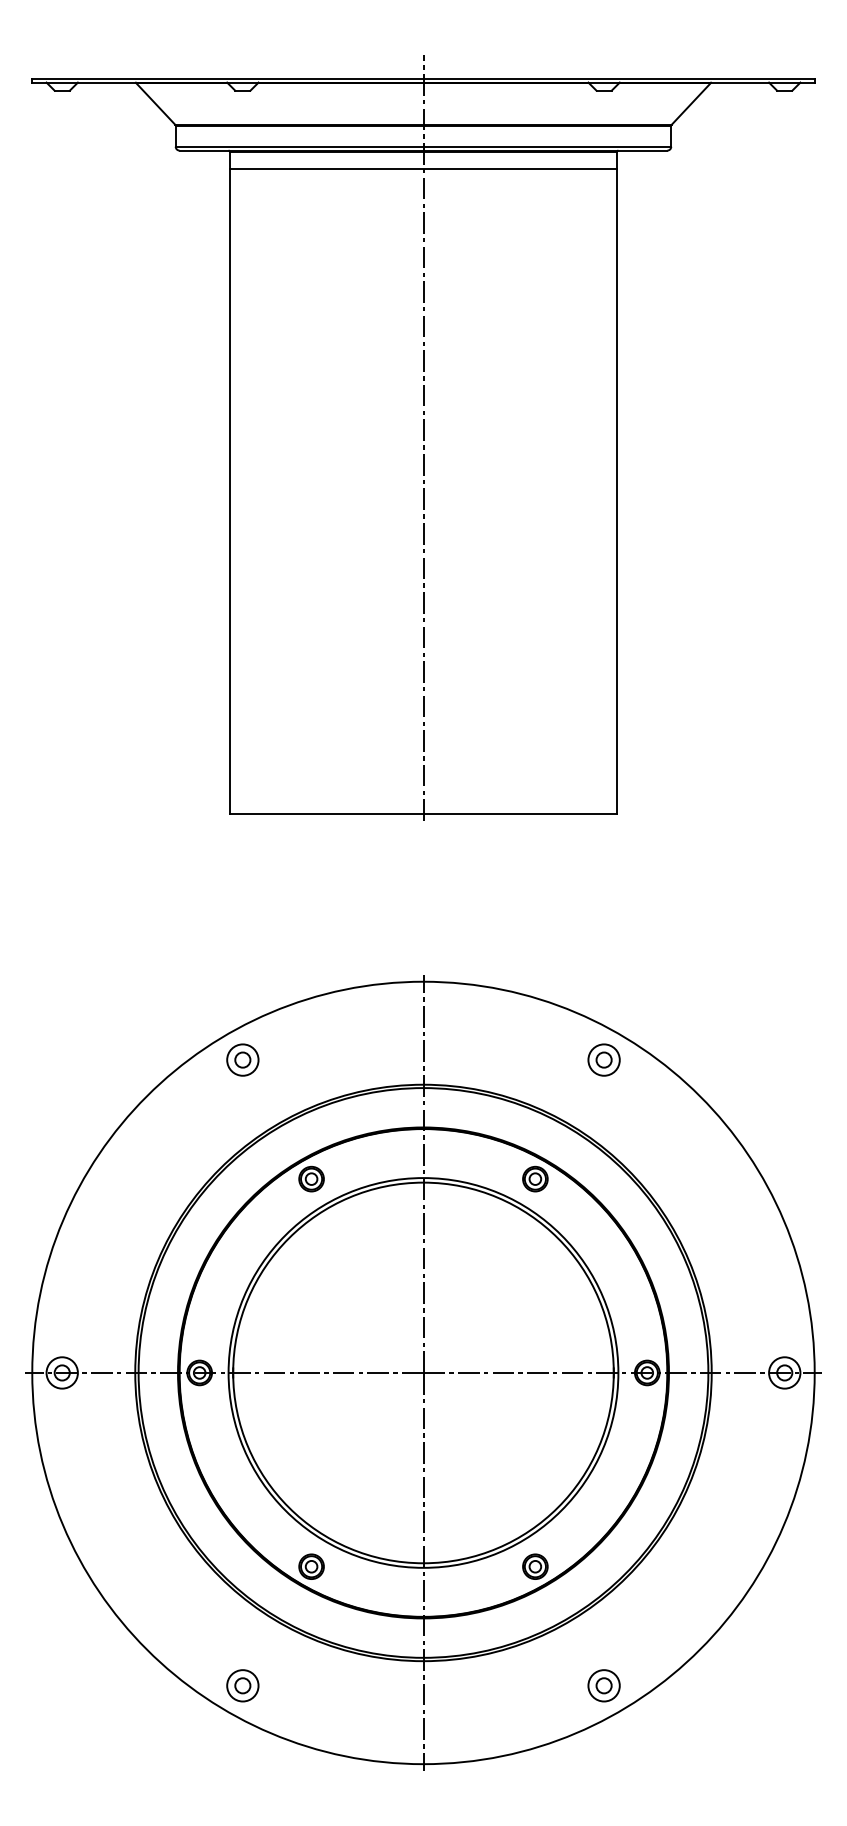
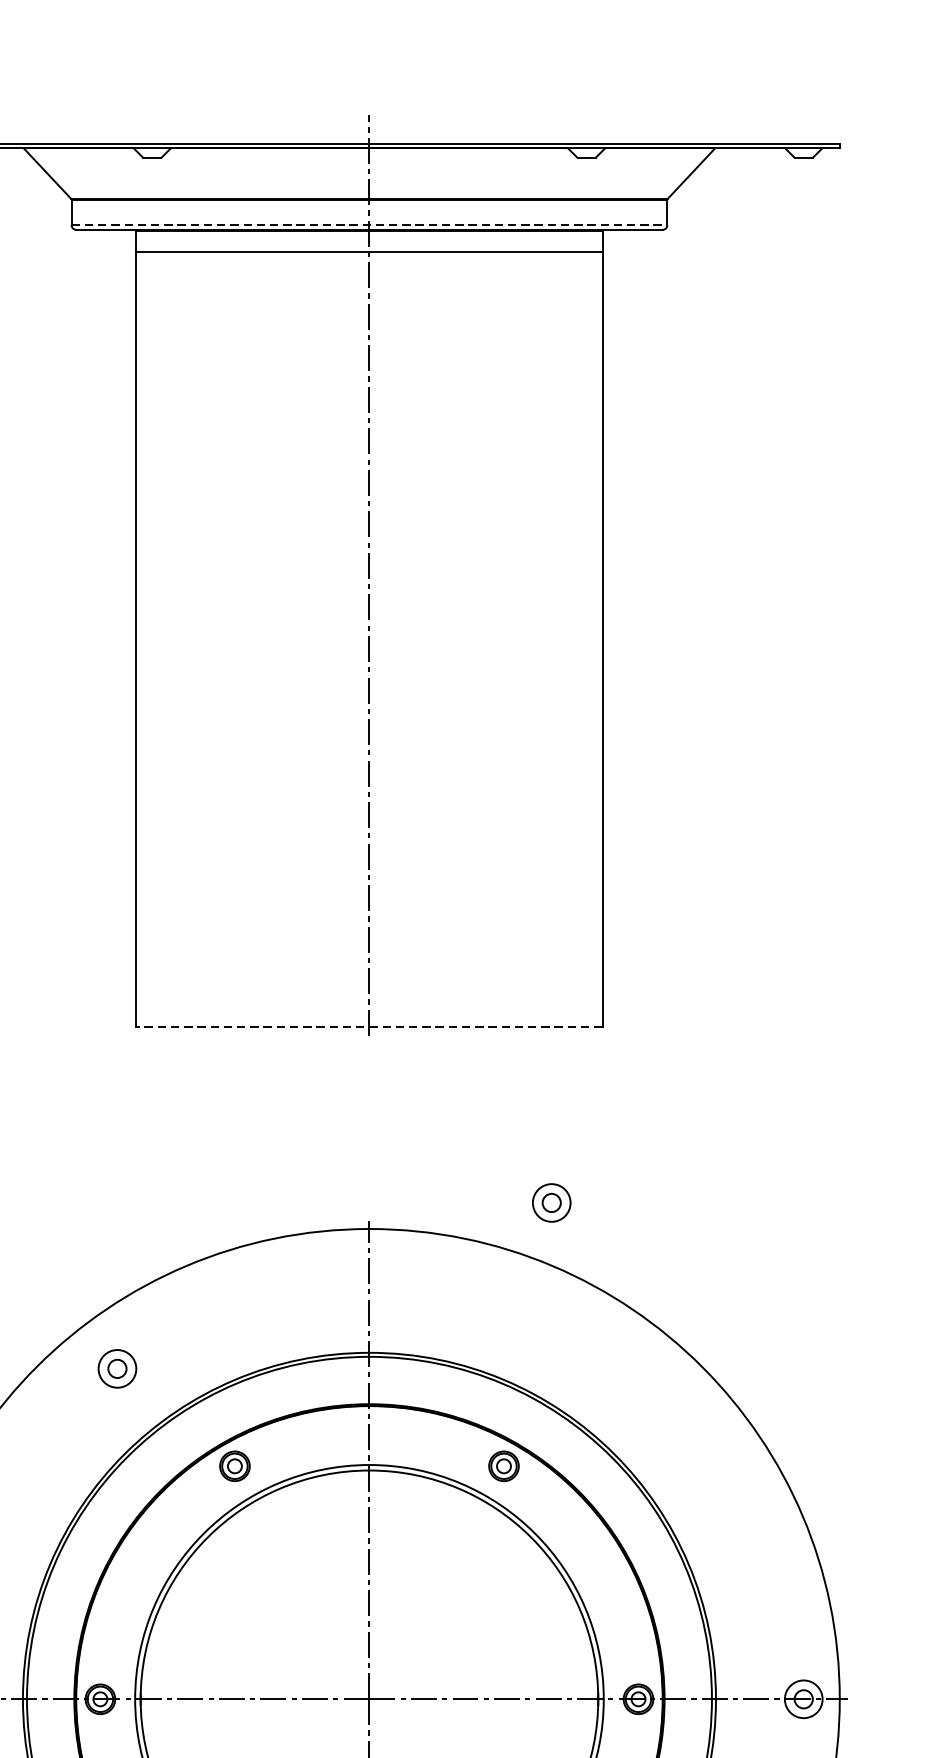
line: (423, 146) -> (369, 224), solid -> dashed
line: (423, 813) -> (369, 1026), solid -> dashed
part: (242, 1059) -> (117, 1368), moved
part: (603, 1059) -> (551, 1202), moved

